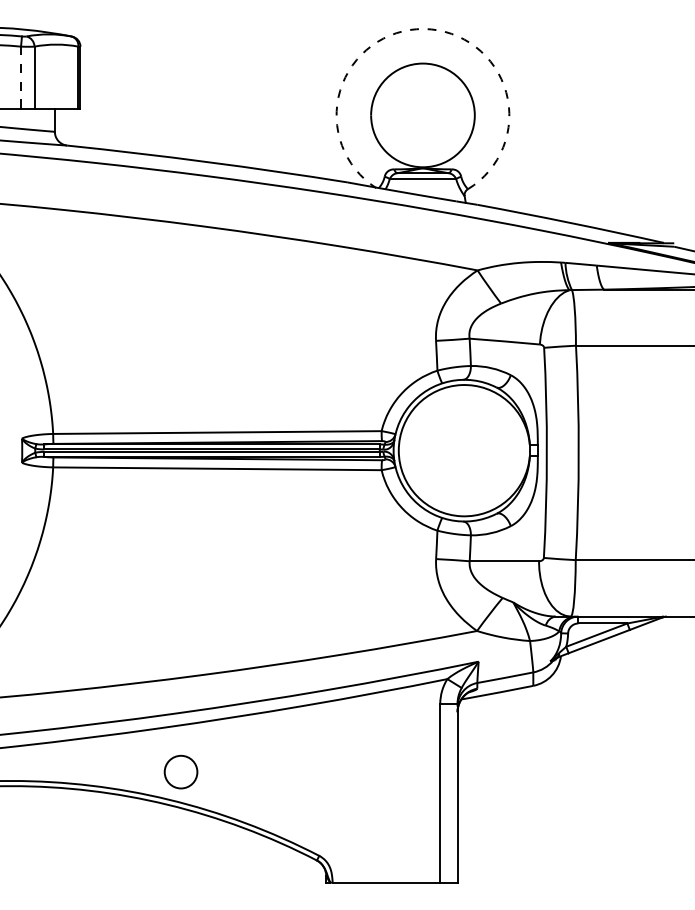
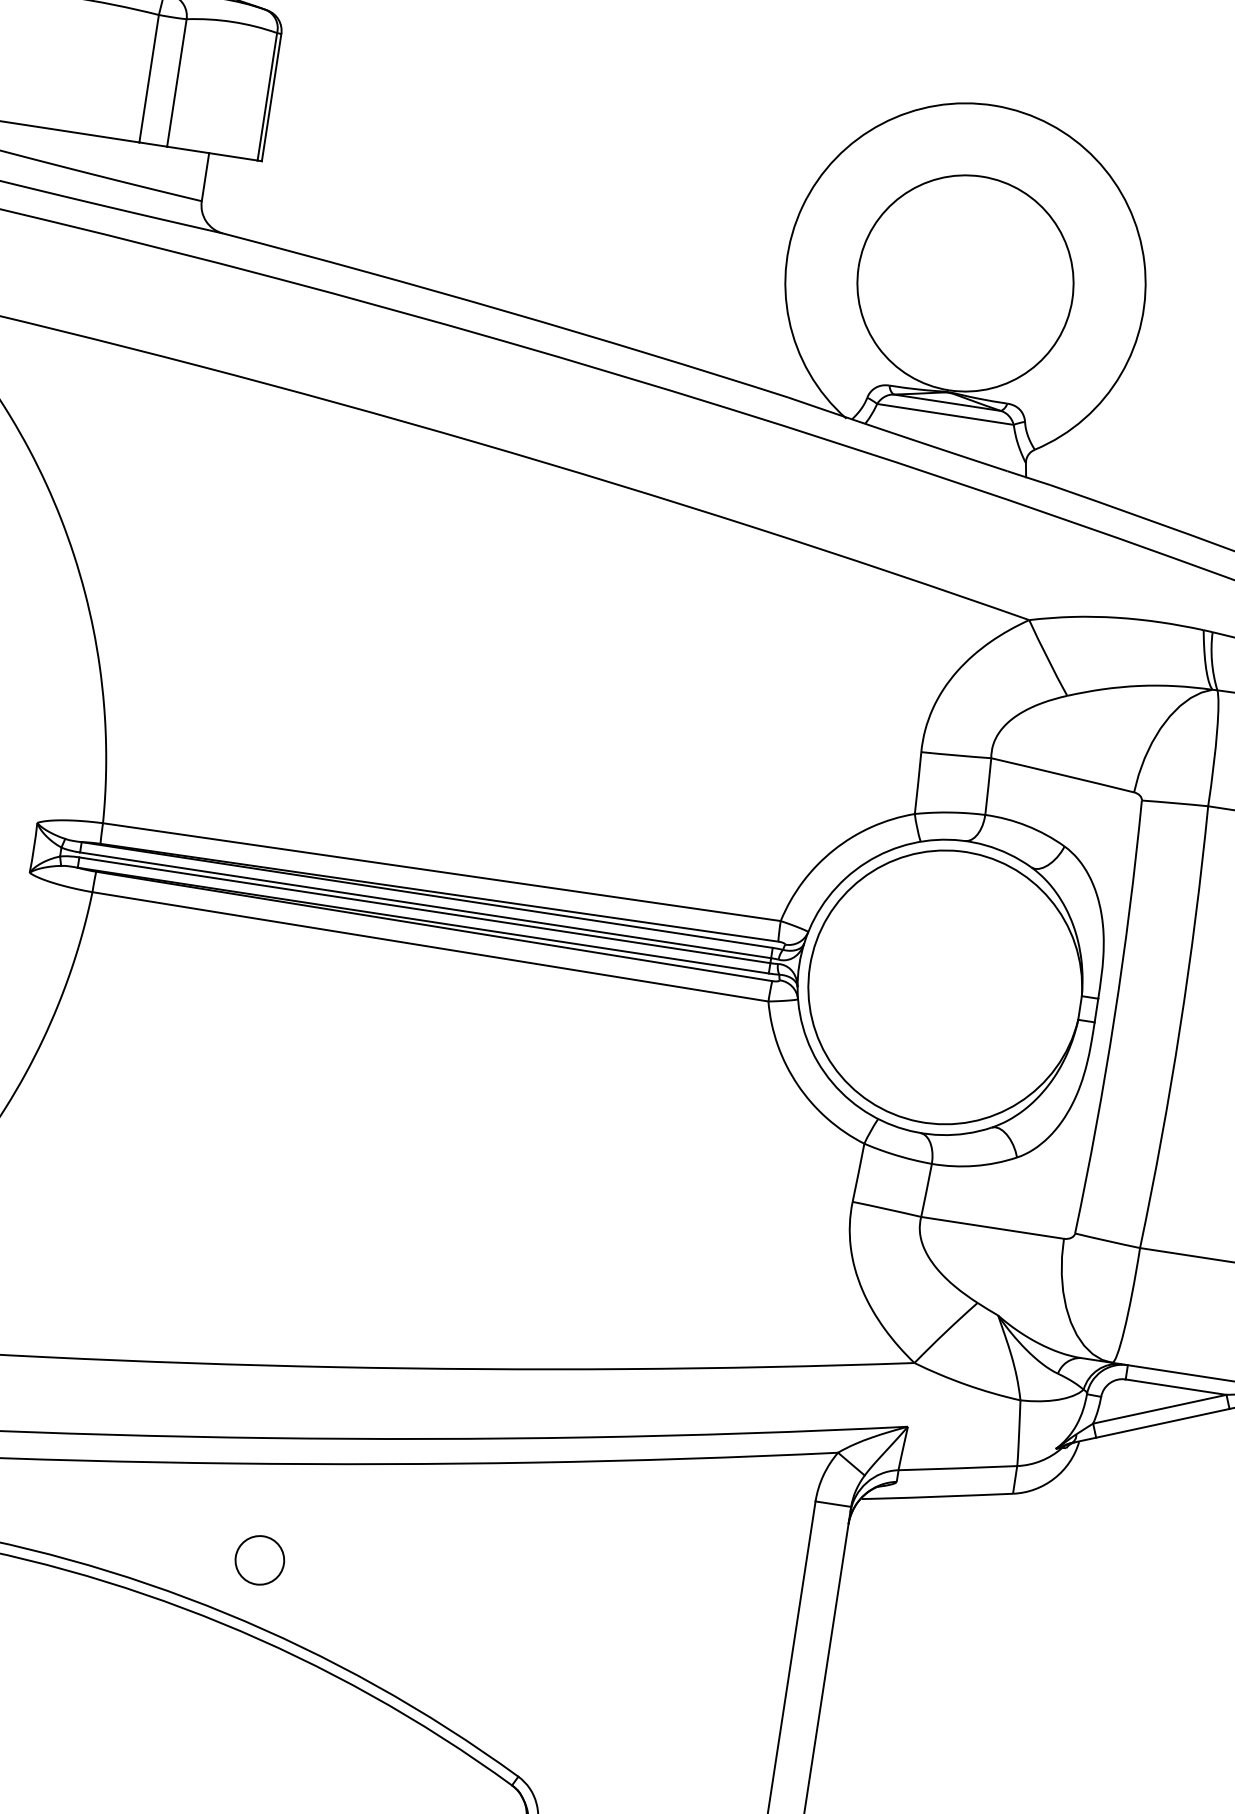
arc: (423, 29) -> (993, 106), dashed -> solid
line: (21, 77) -> (150, 78), dashed -> solid
circle: (180, 771) -> (258, 1558), size x0.71

